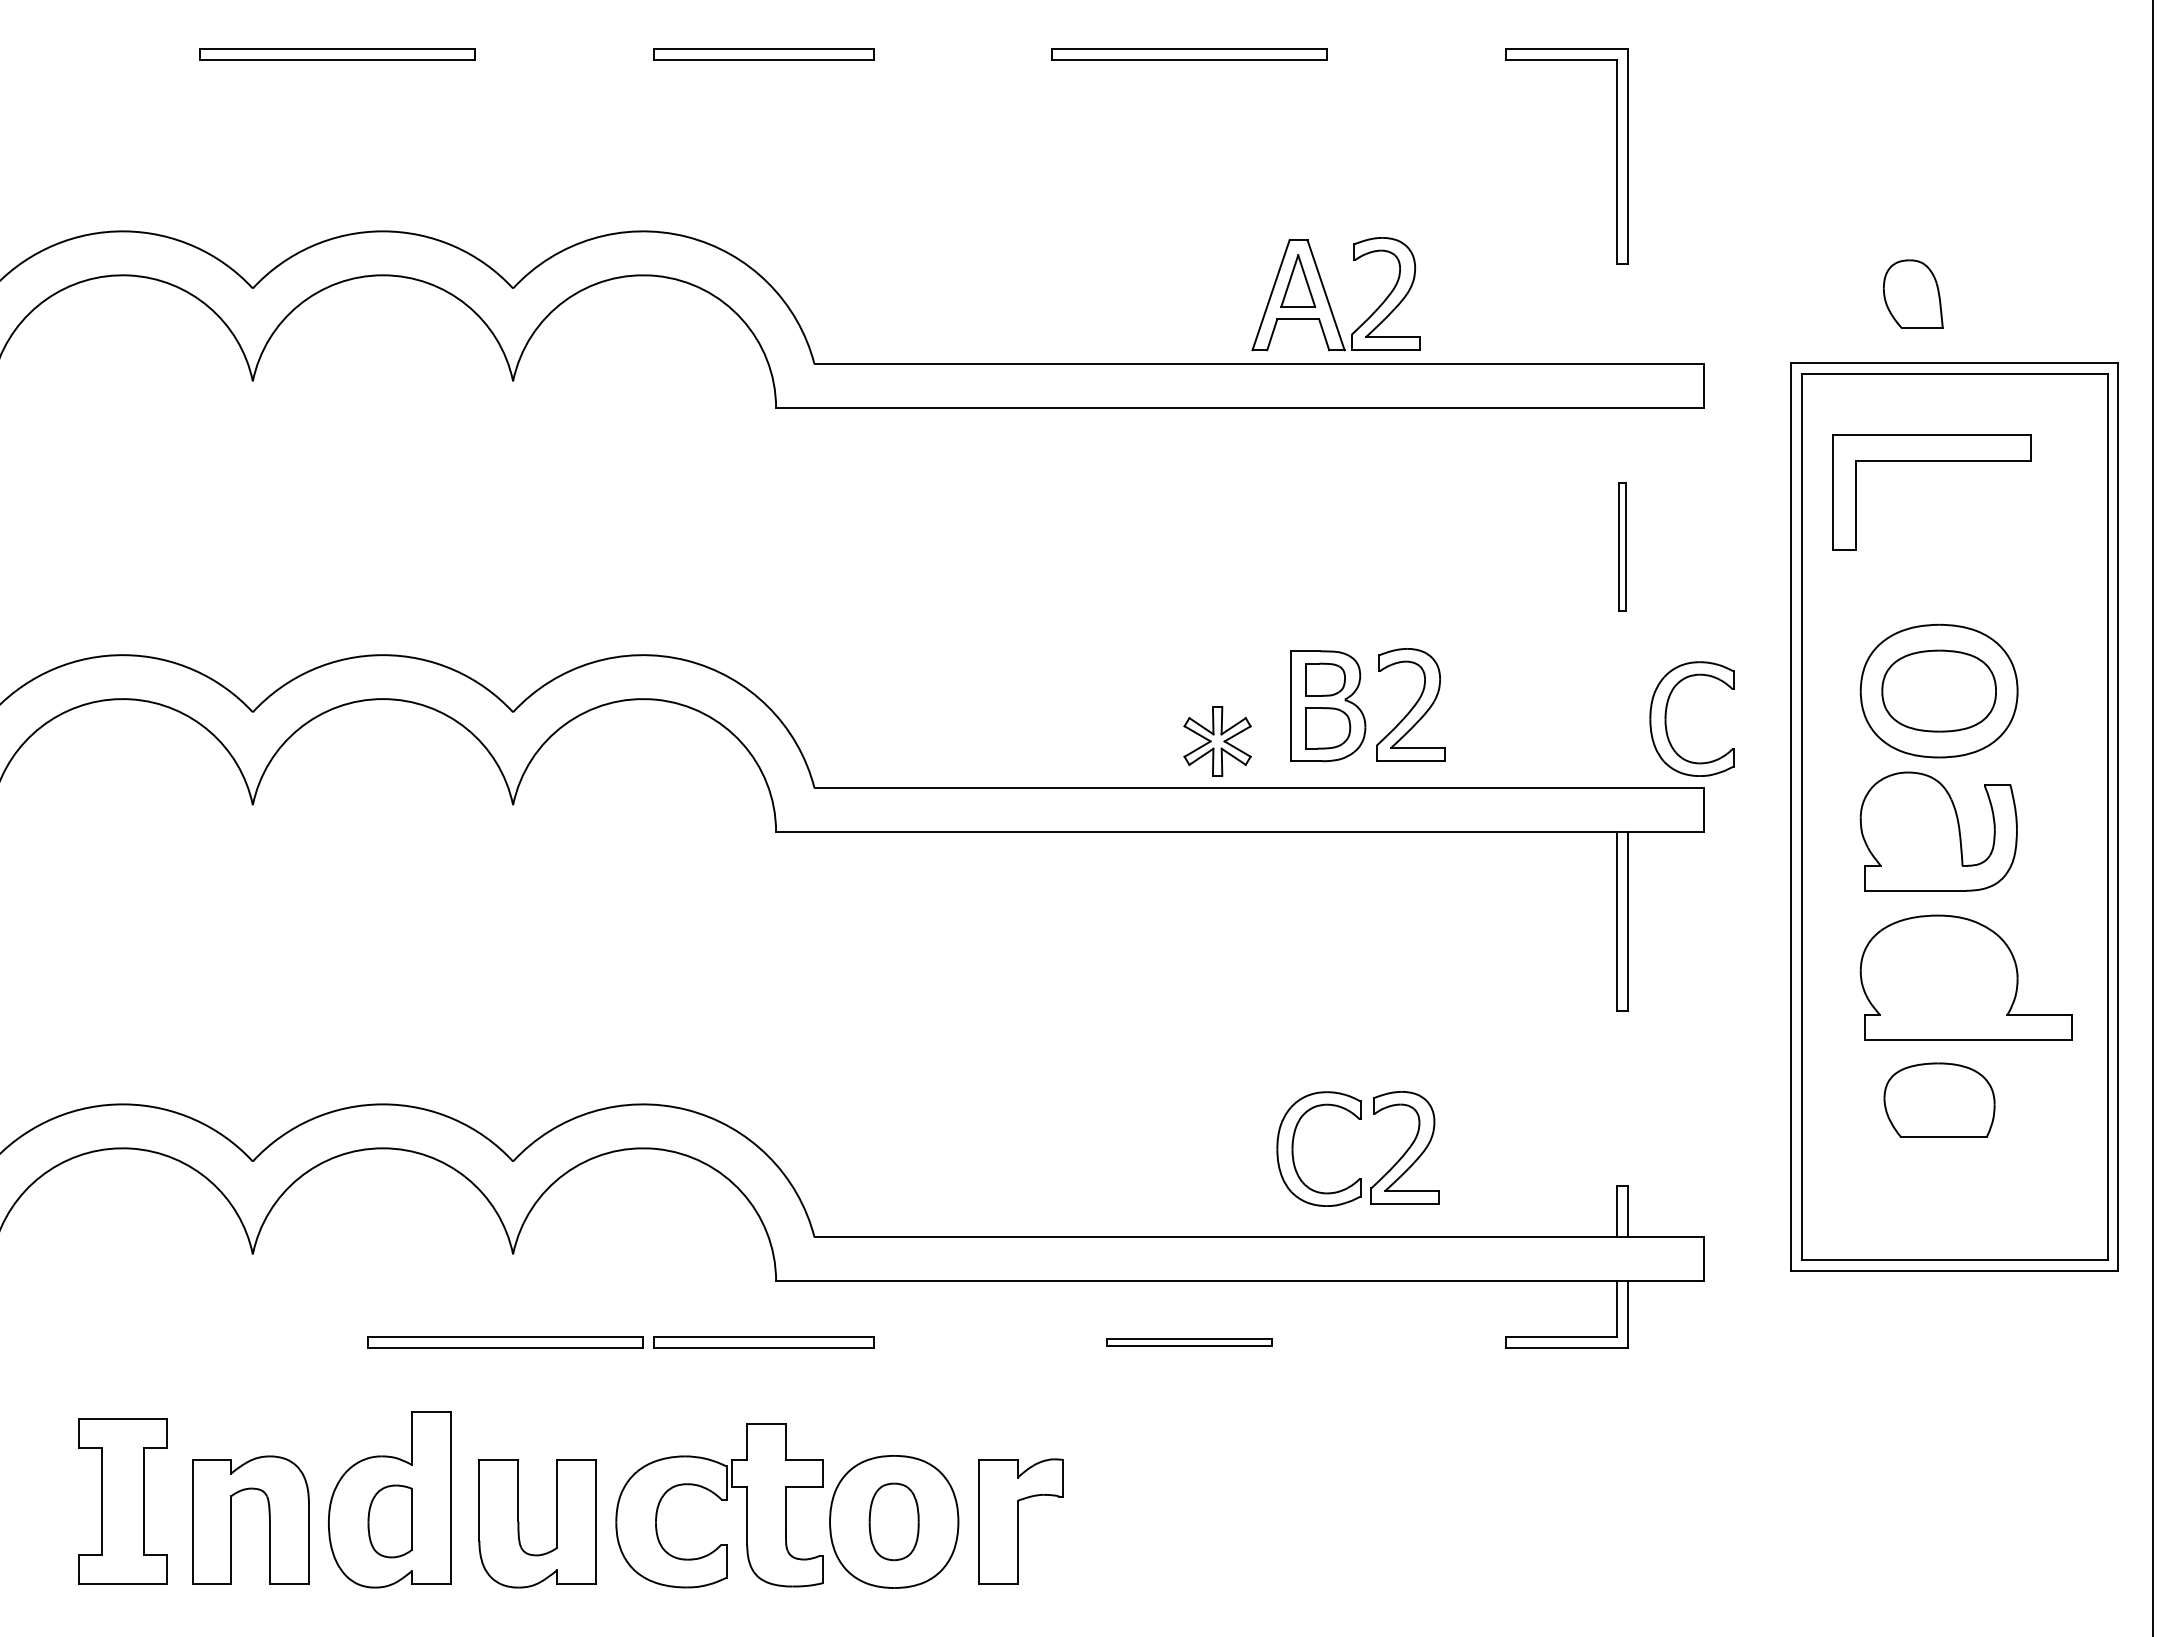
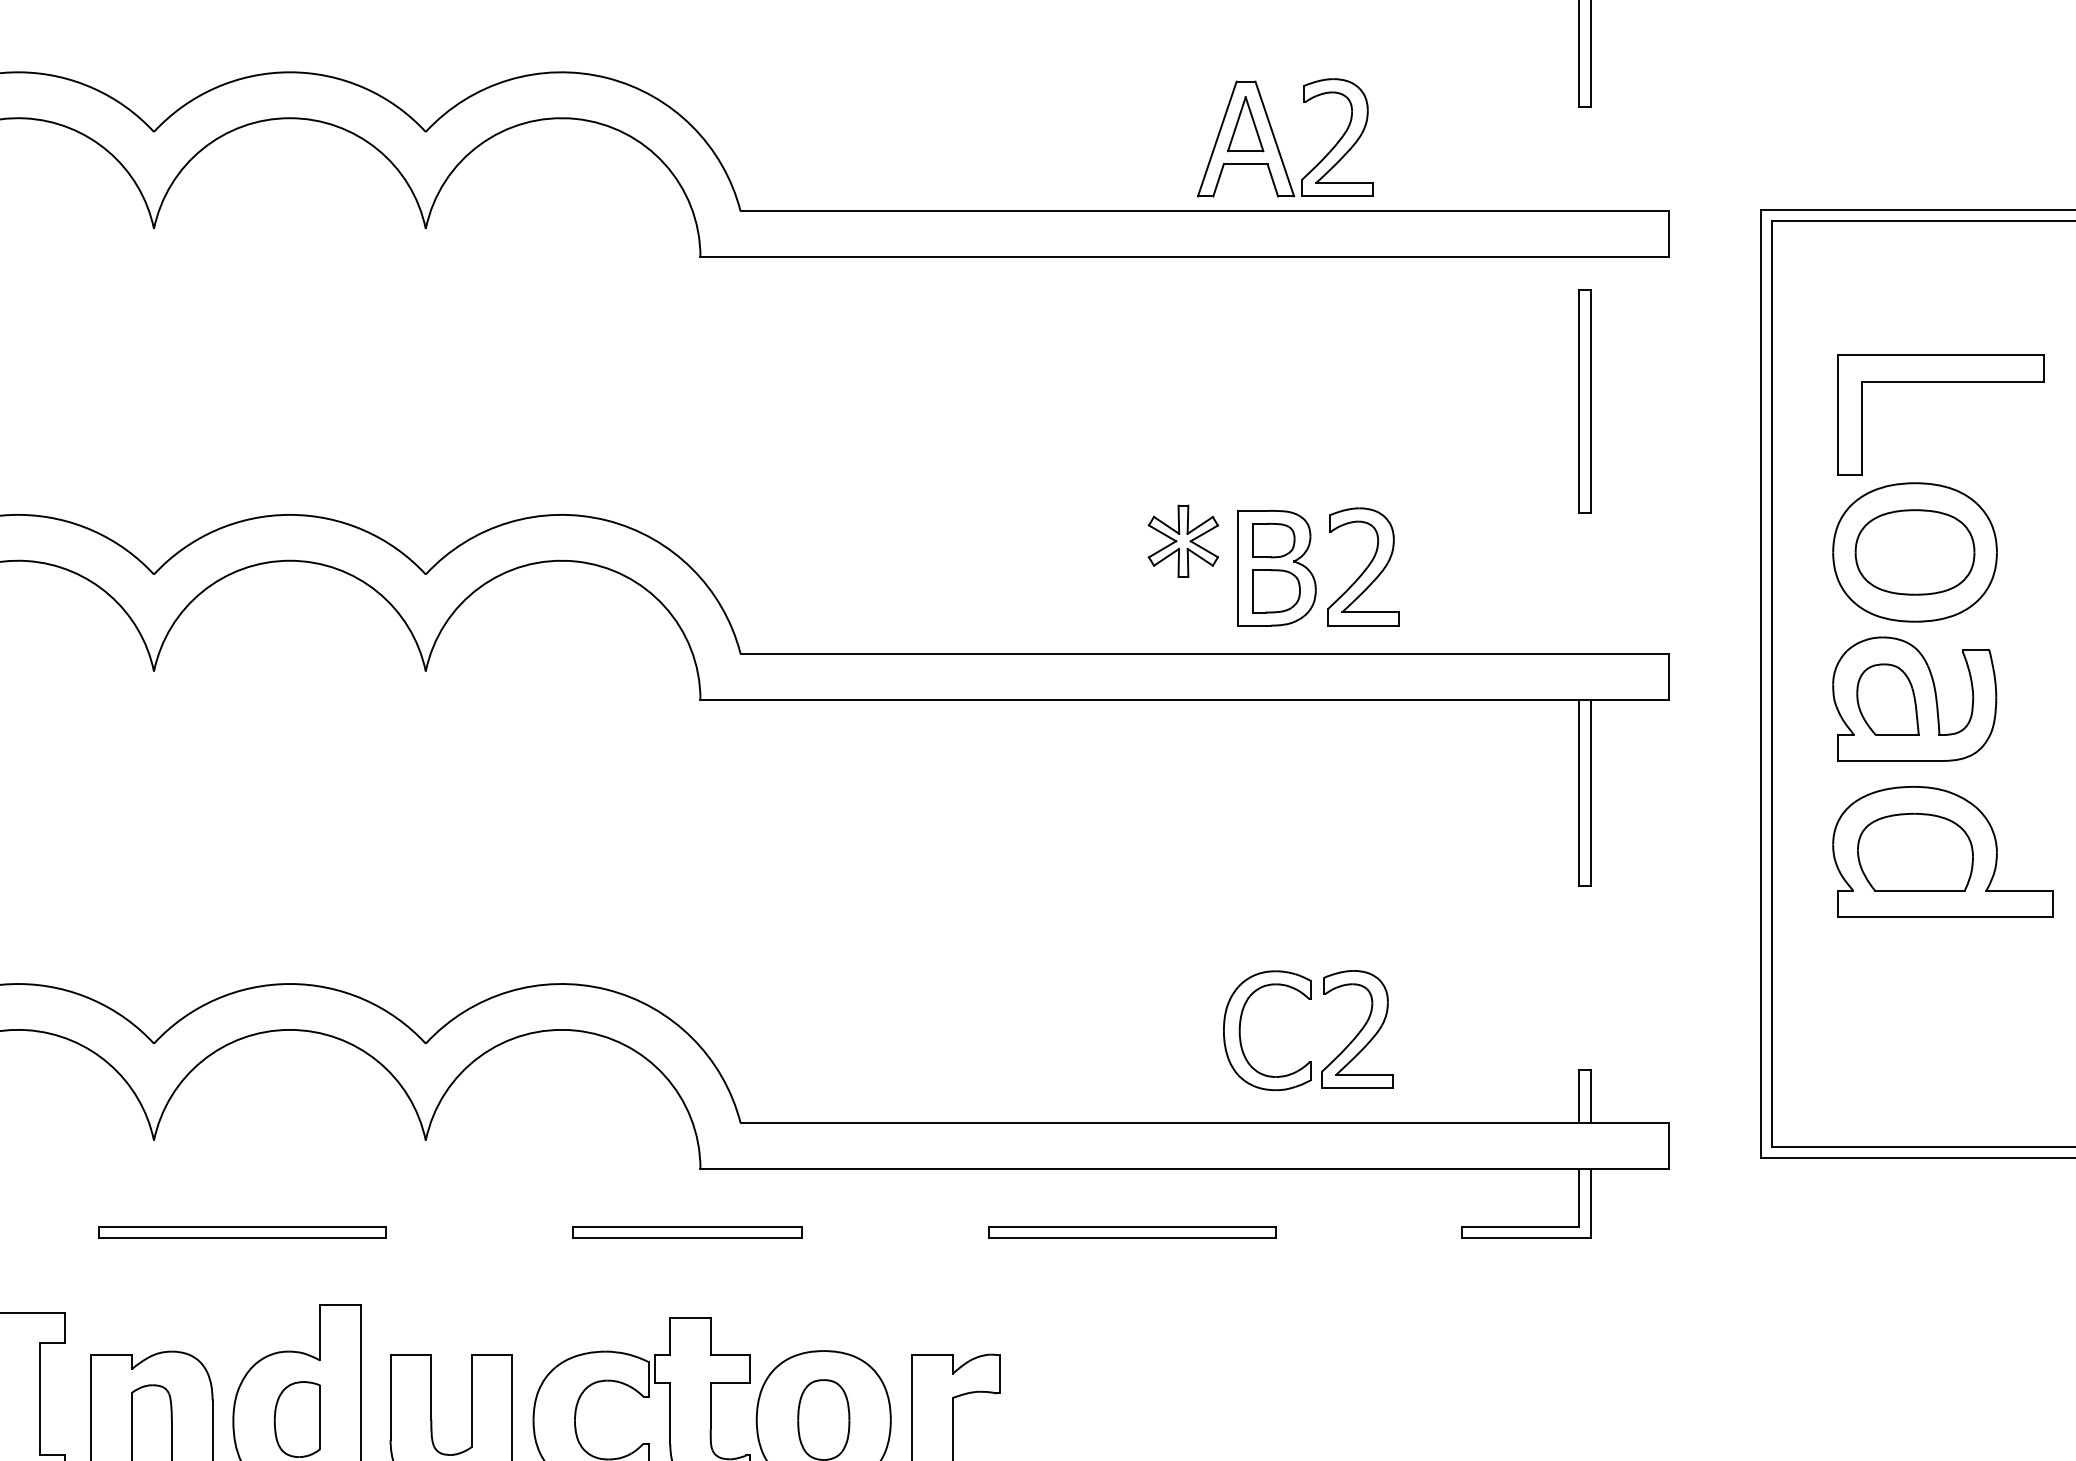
part: (1913, 293) -> (1888, 699), moved
part: (1931, 461) -> (1940, 382), moved
part: (1622, 546) -> (1584, 401), size x1.67
part: (1666, 718) -> (1630, 581), removed
part: (1217, 741) -> (1183, 541), moved
part: (1939, 1099) -> (1915, 851), moved
part: (505, 1342) -> (242, 1232), moved
part: (1189, 1342) -> (1132, 1232), size x1.67

